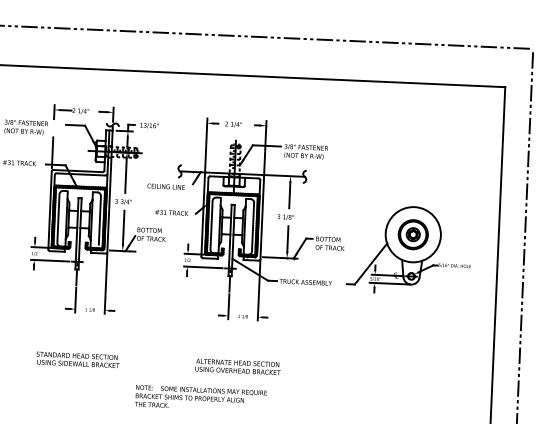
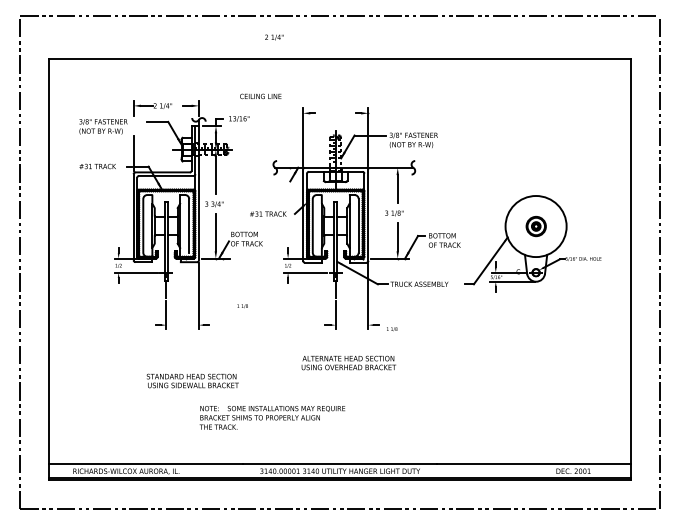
text: (233, 124) -> (274, 37), moved
text: (165, 186) -> (260, 96), moved
part: (413, 234) -> (536, 226), size x0.6
text: (89, 310) -> (242, 306), moved
text: (243, 316) -> (392, 329), moved
text: (77, 359) -> (192, 380), moved
text: (237, 366) -> (348, 362), moved
text: (201, 398) -> (272, 417), moved

